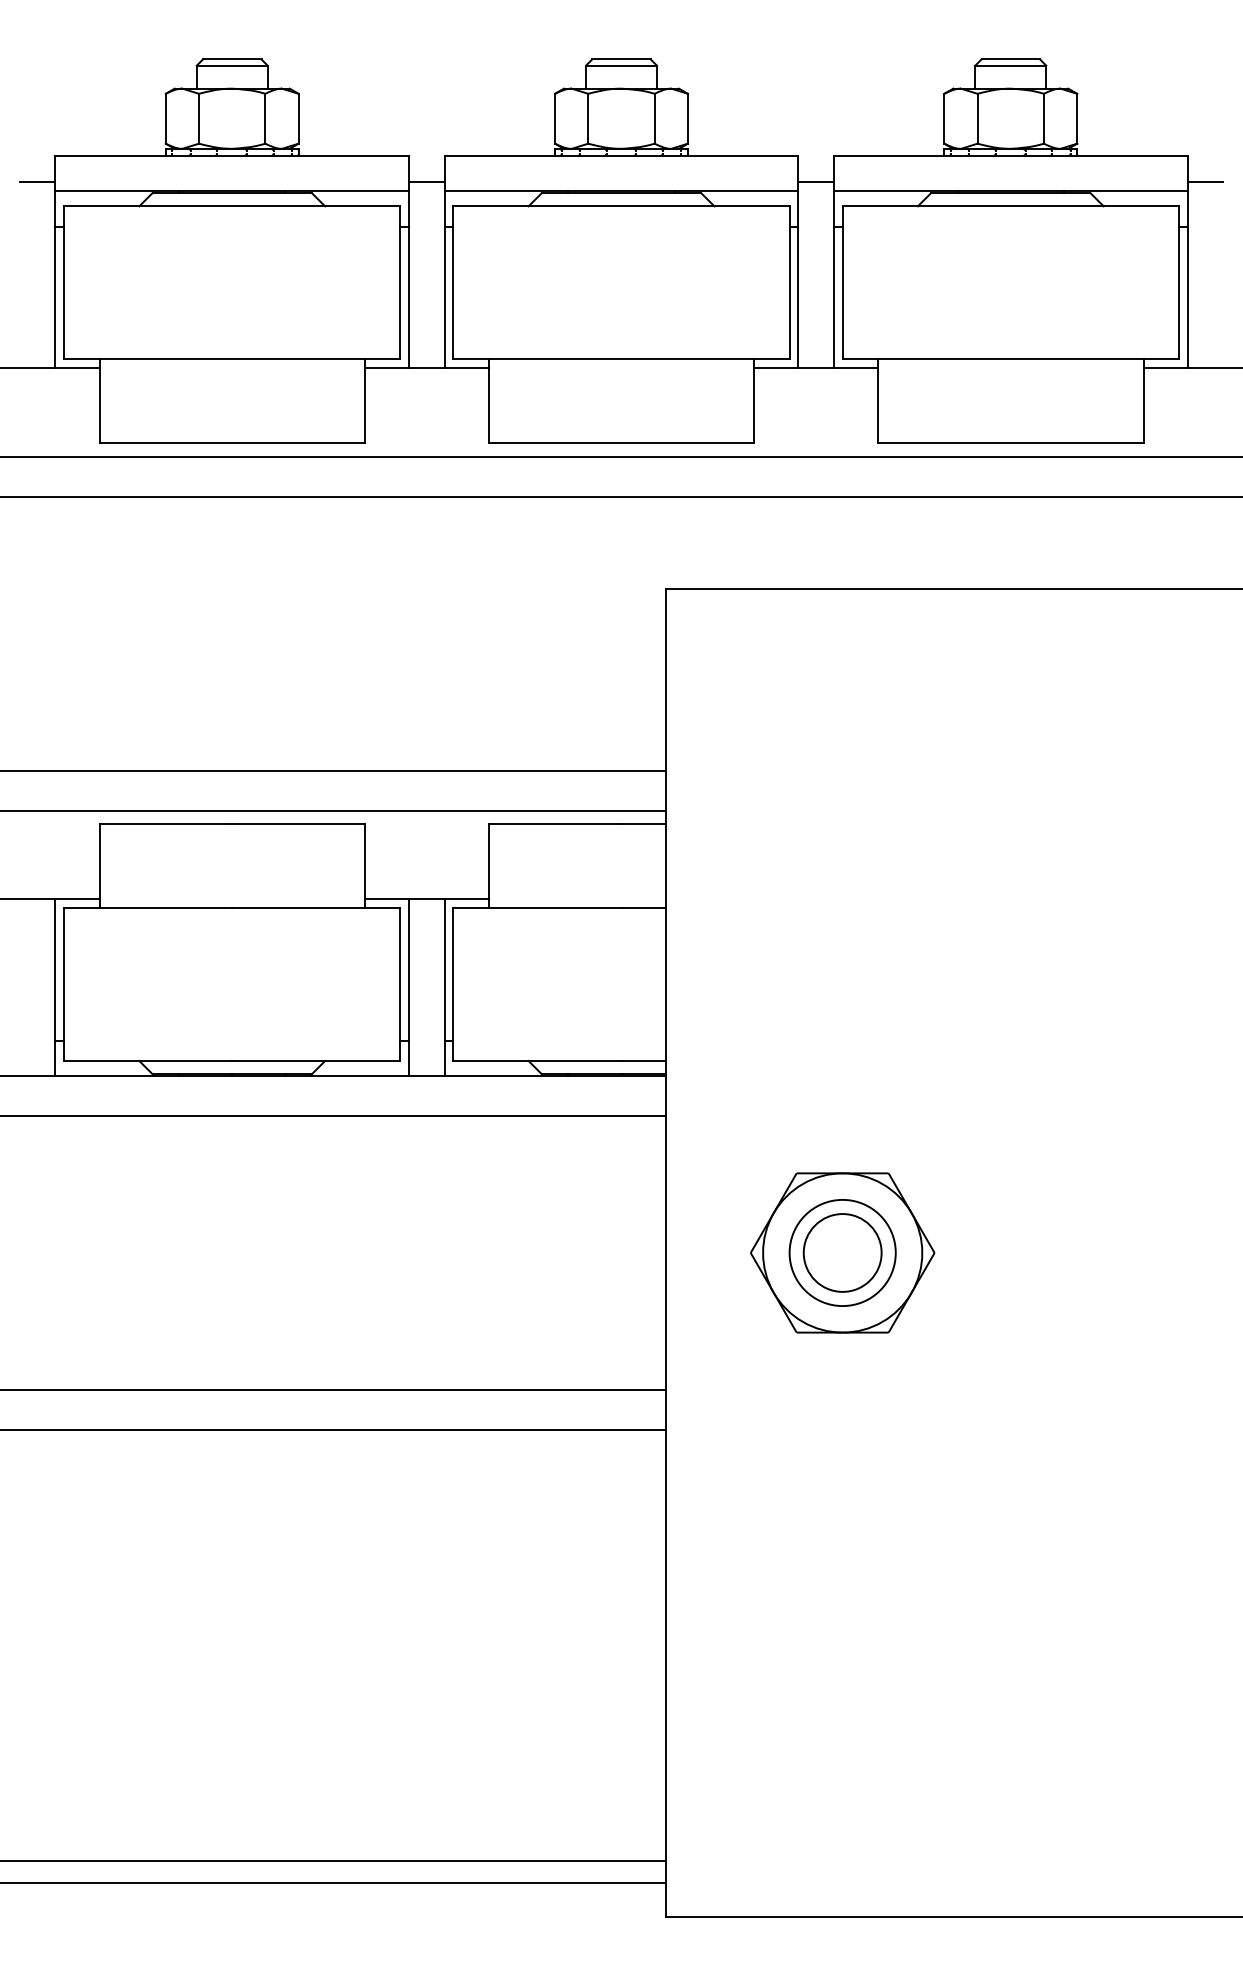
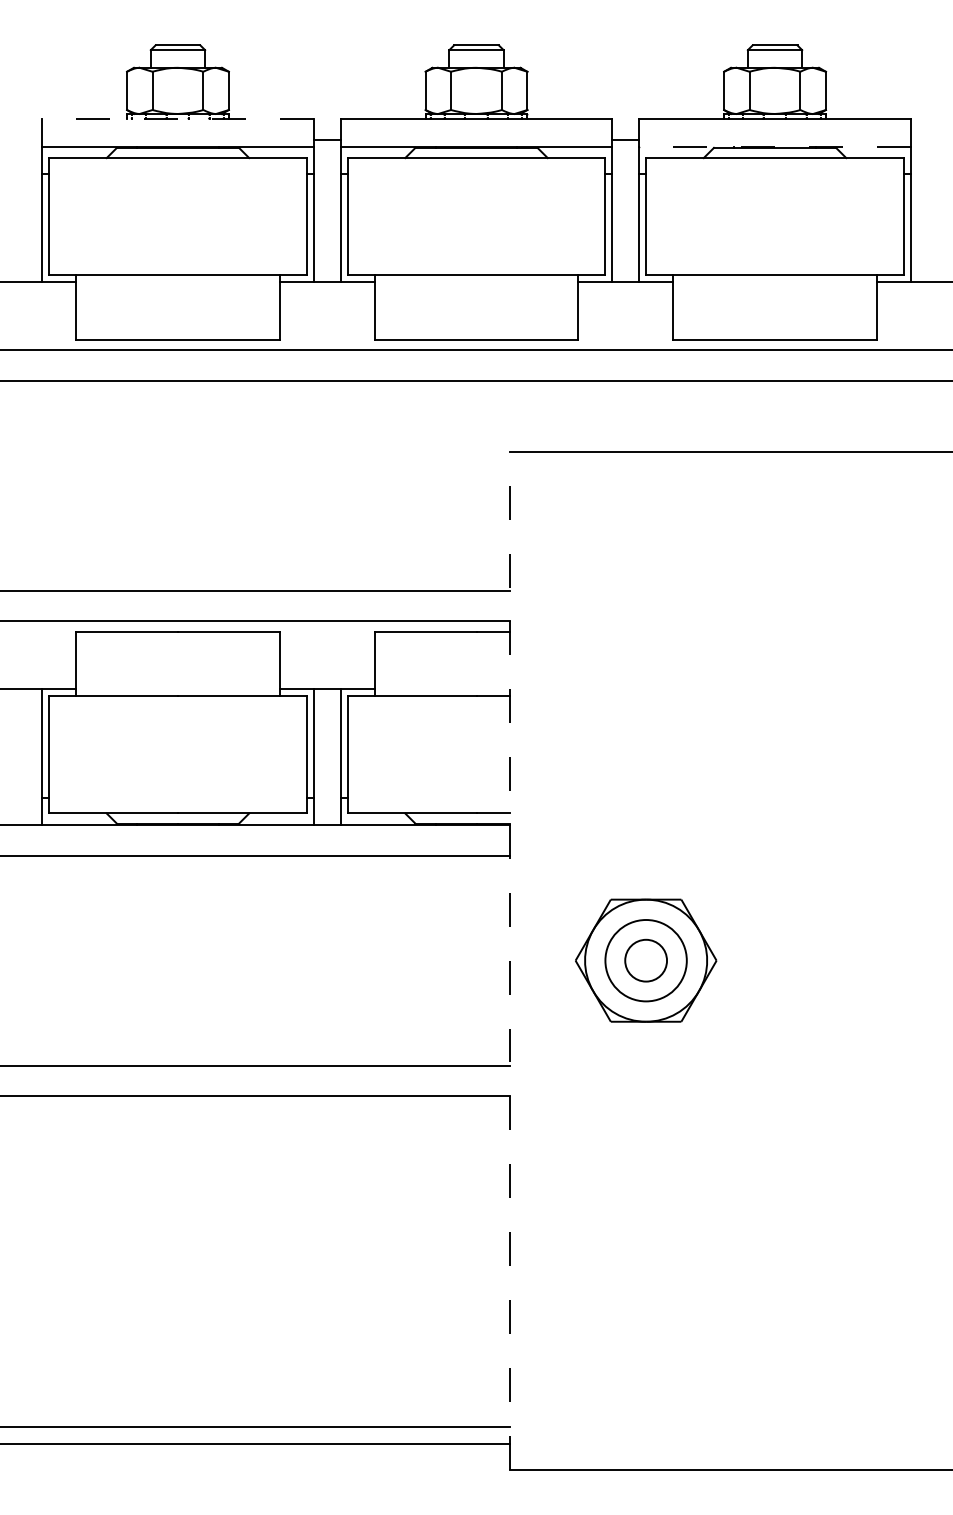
line: (231, 156) -> (177, 119), solid -> dashed
line: (37, 182) -> (28, 139), removed
line: (1204, 182) -> (923, 139), removed
line: (1011, 191) -> (775, 146), solid -> dashed
line: (665, 1252) -> (510, 960), solid -> dashed
circle: (841, 1252) -> (645, 960), size x0.7

